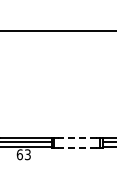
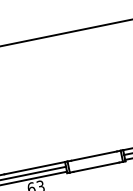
line: (77, 138) -> (94, 156), dashed -> solid
line: (77, 147) -> (96, 166), dashed -> solid

